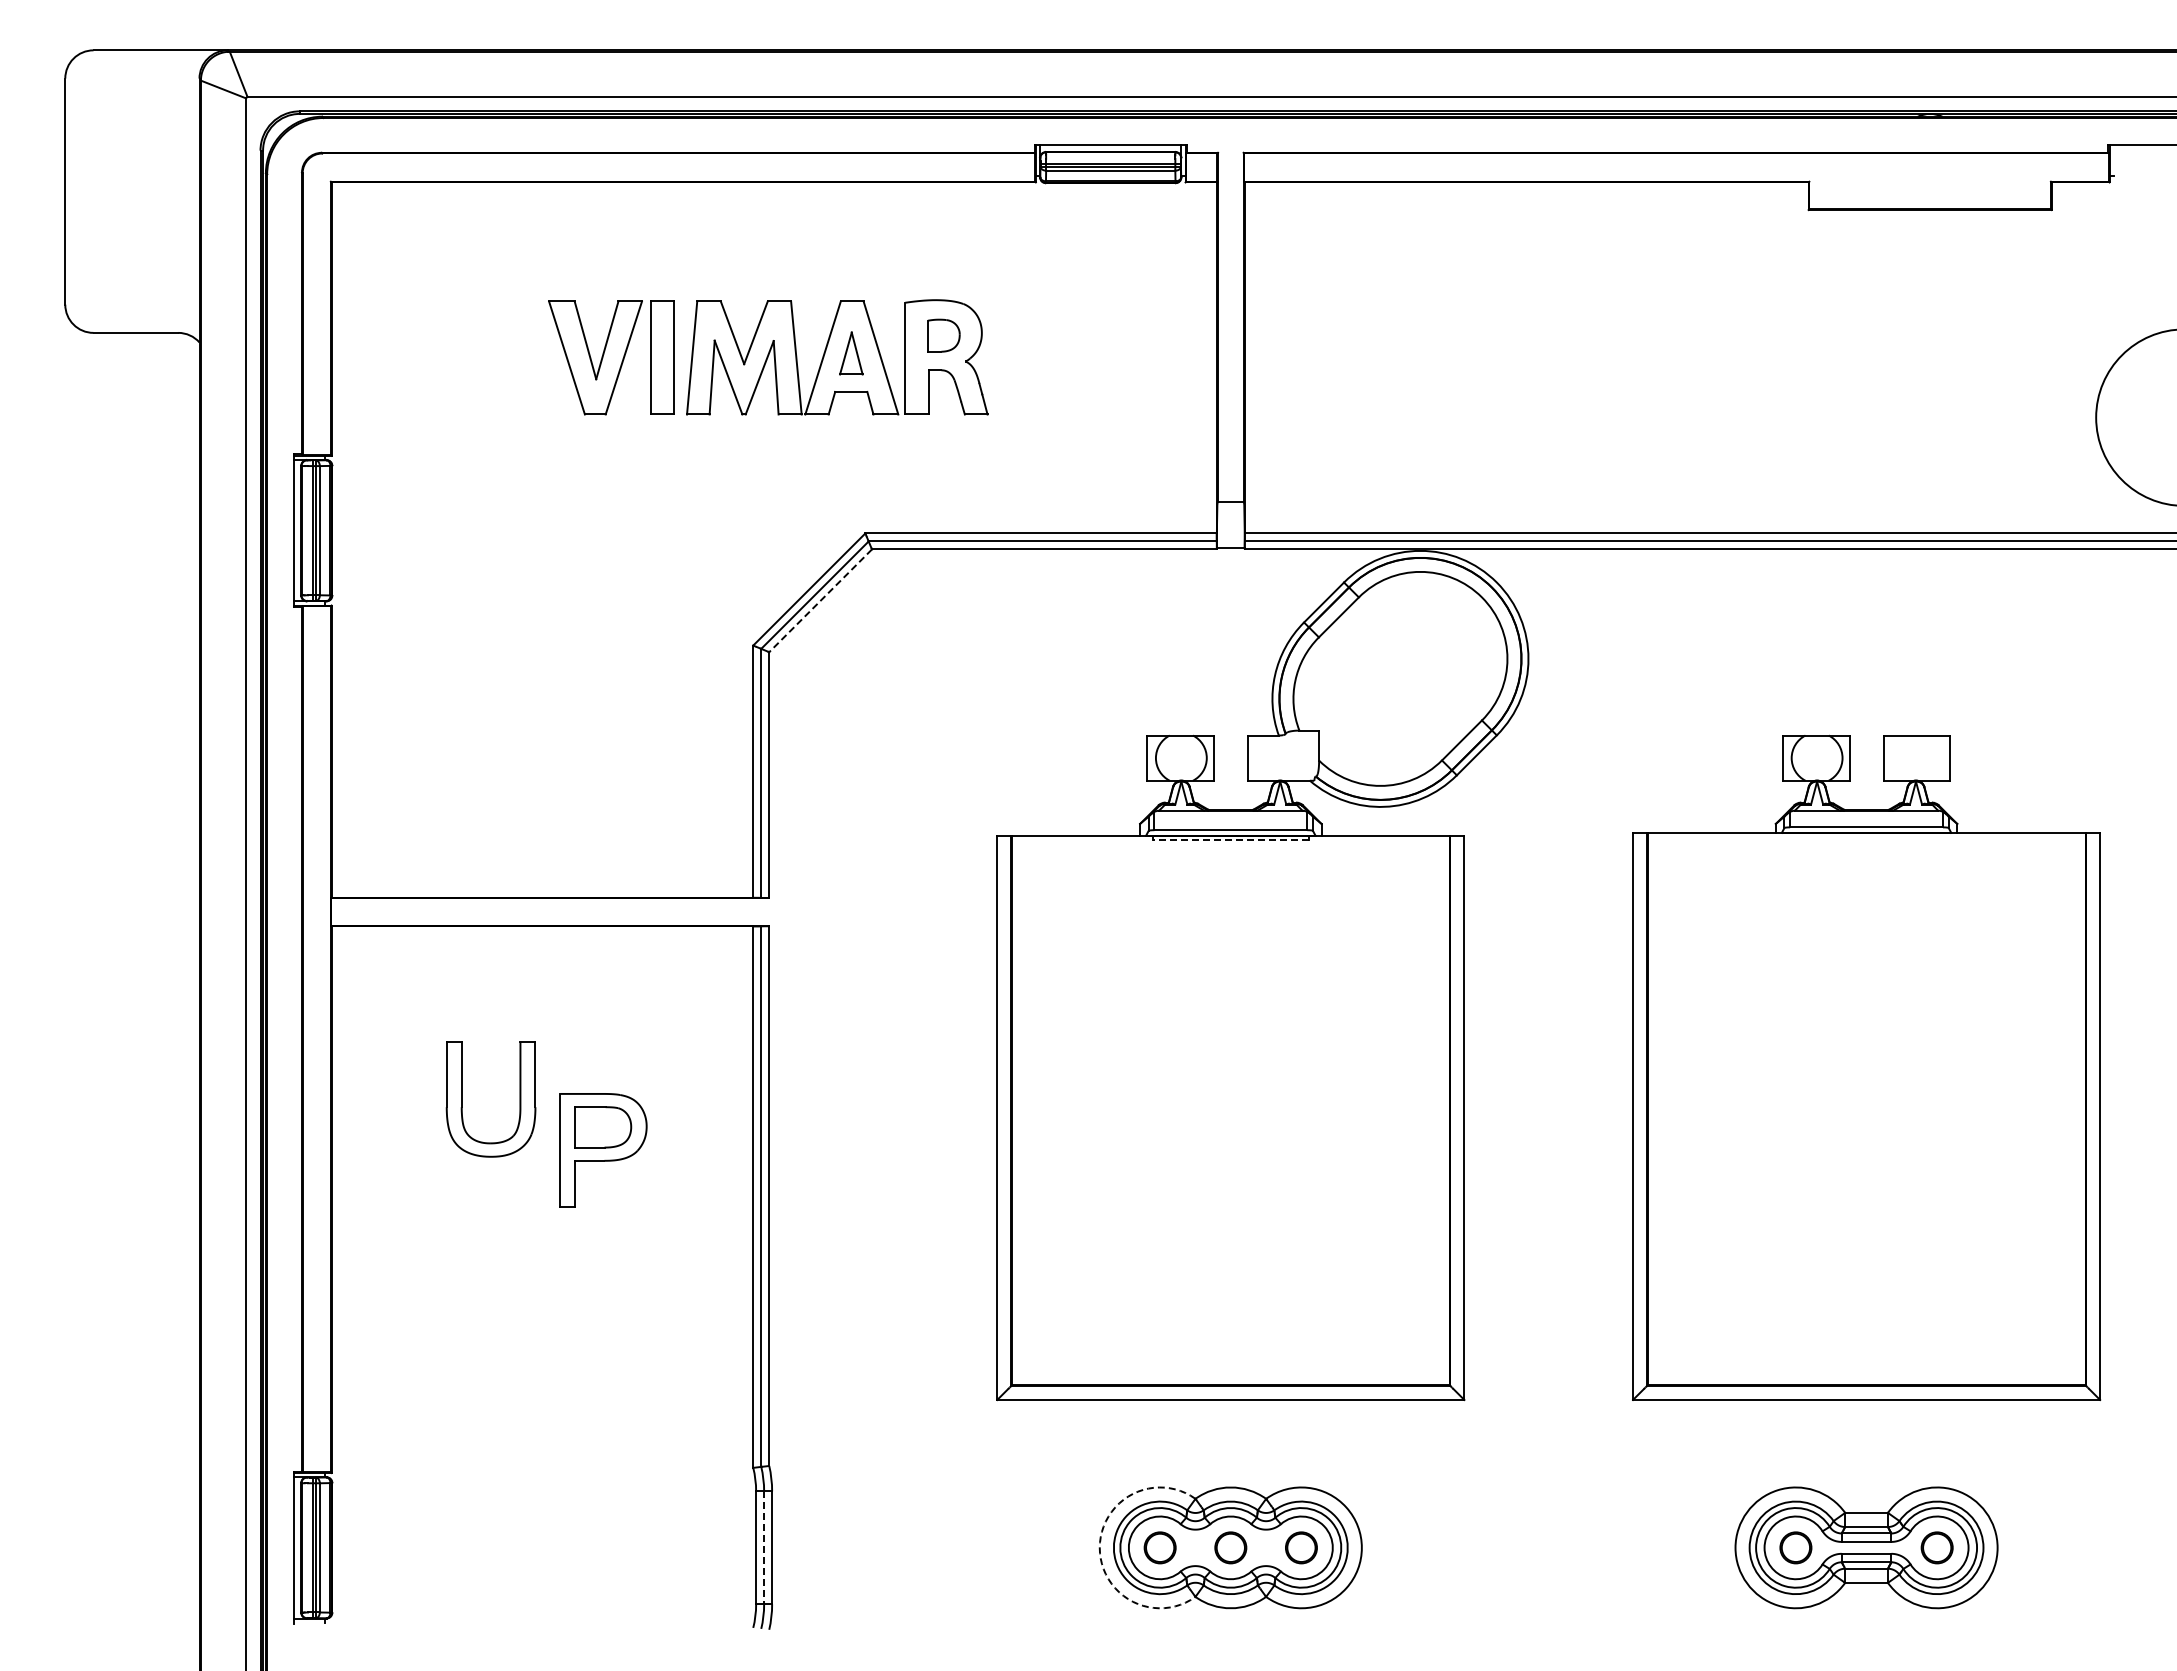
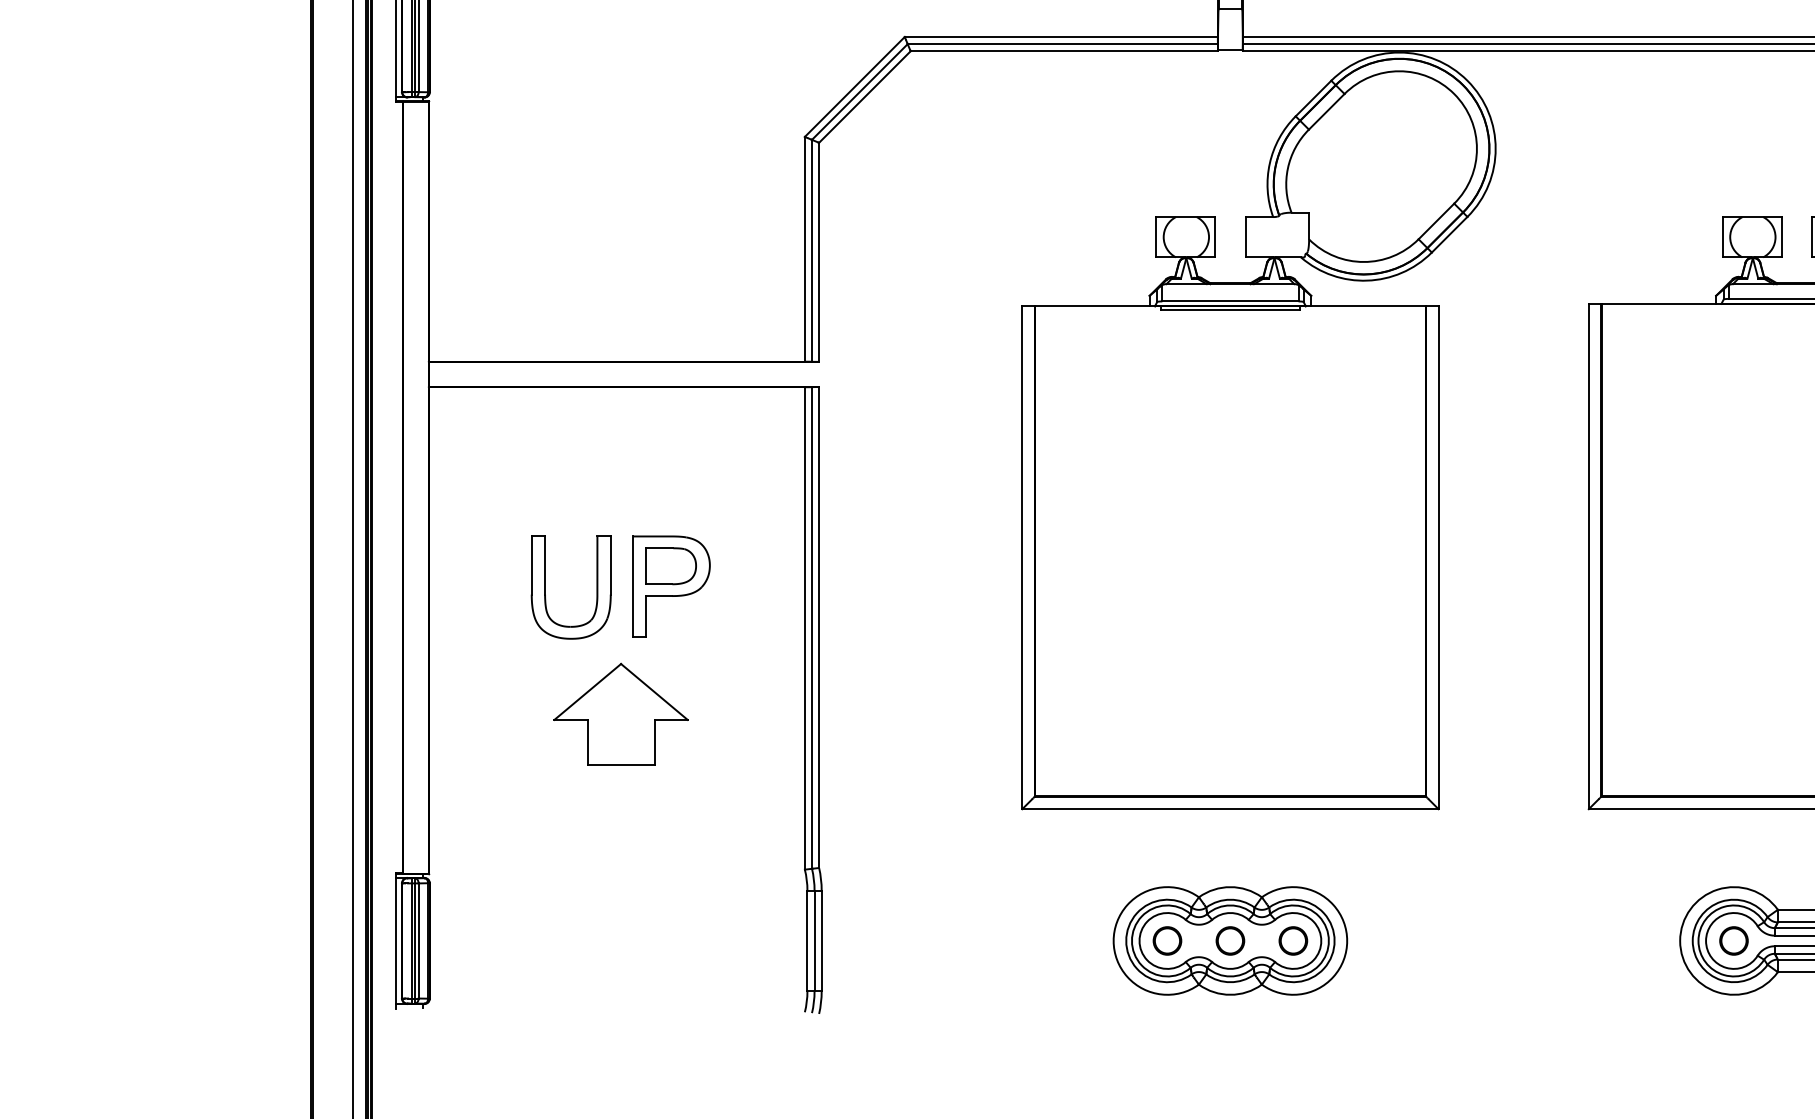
line: (820, 600) -> (864, 96), dashed -> solid
line: (1230, 840) -> (1230, 310), dashed -> solid
part: (462, 1099) -> (545, 587), moved
part: (546, 1293) -> (620, 714), added
line: (764, 1547) -> (814, 940), dashed -> solid
arc: (1099, 1547) -> (1113, 940), dashed -> solid

